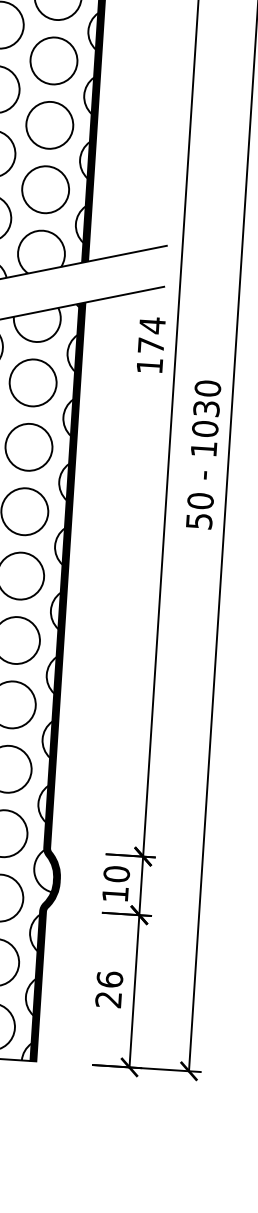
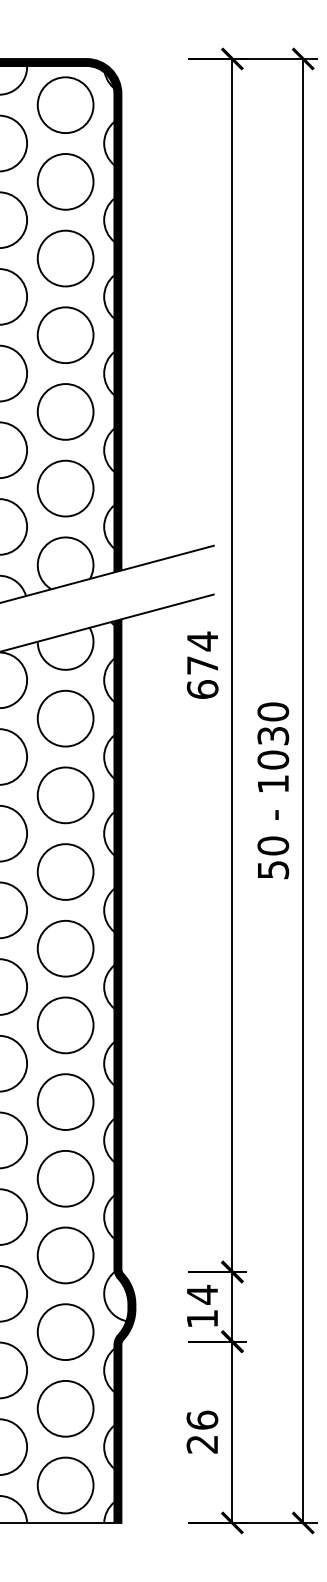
text: (149, 365) -> (202, 689), 174 -> 674
text: (116, 873) -> (202, 1294), 10 -> 14

